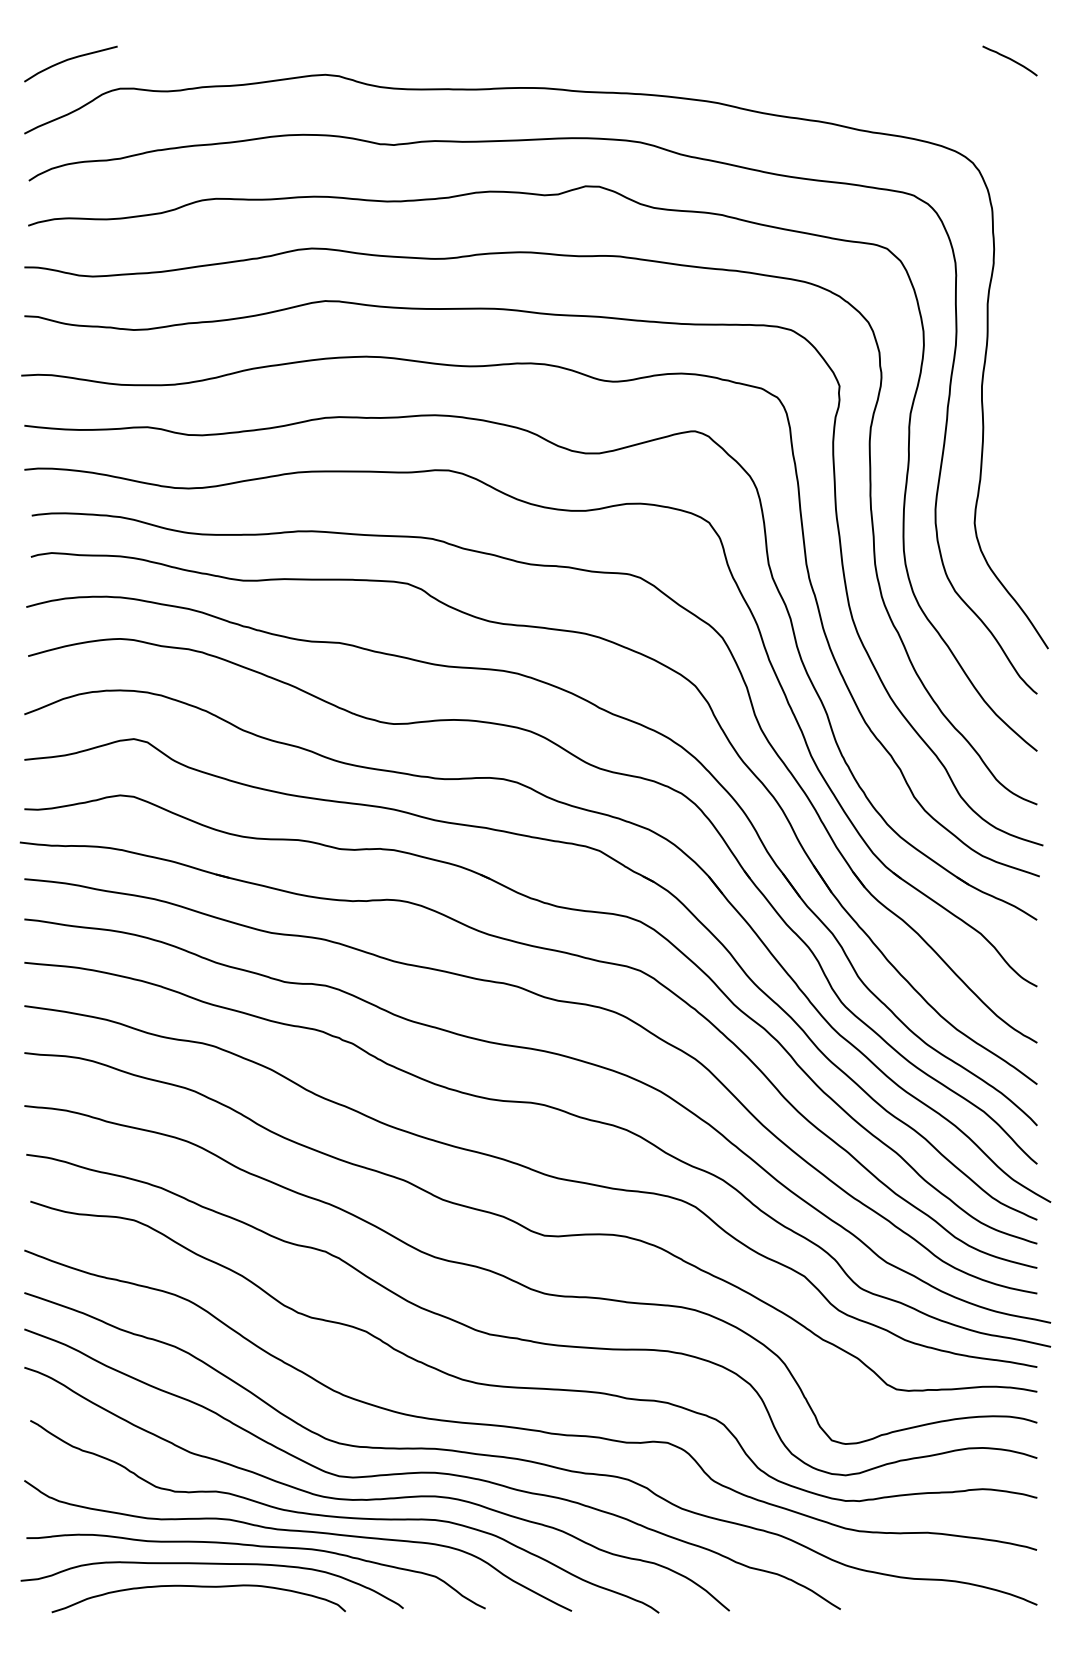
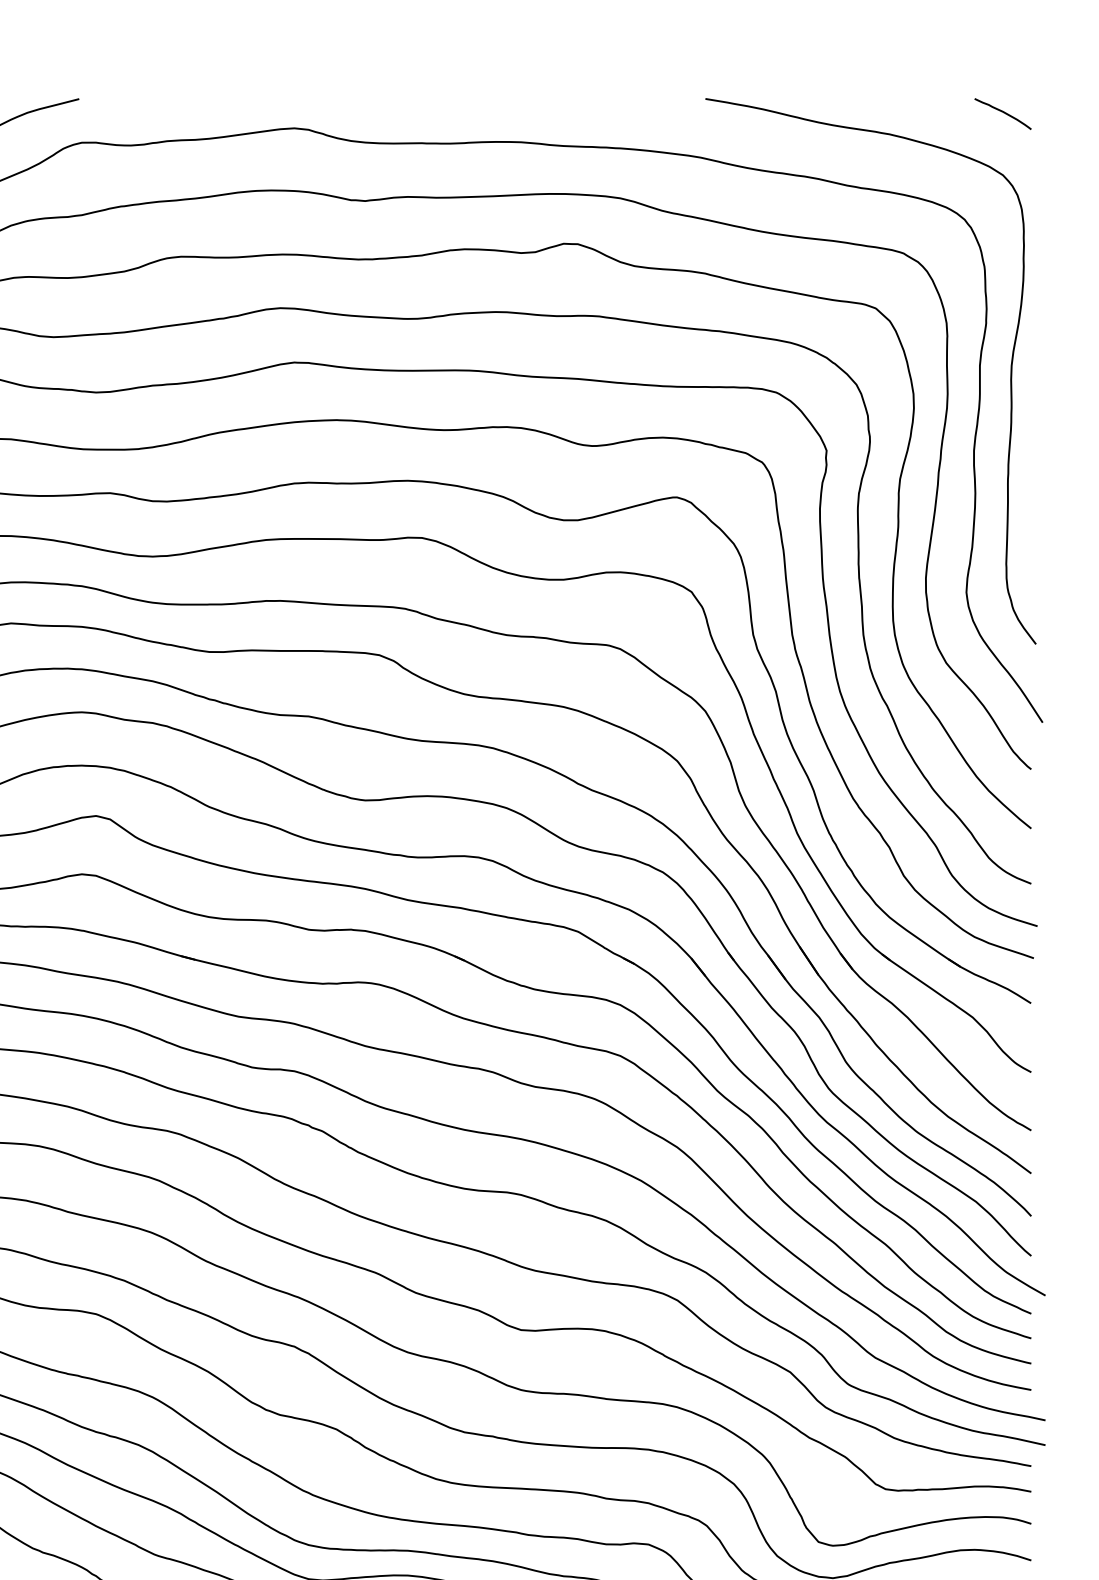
curve: (1017, 309) -> (1010, 371), added

